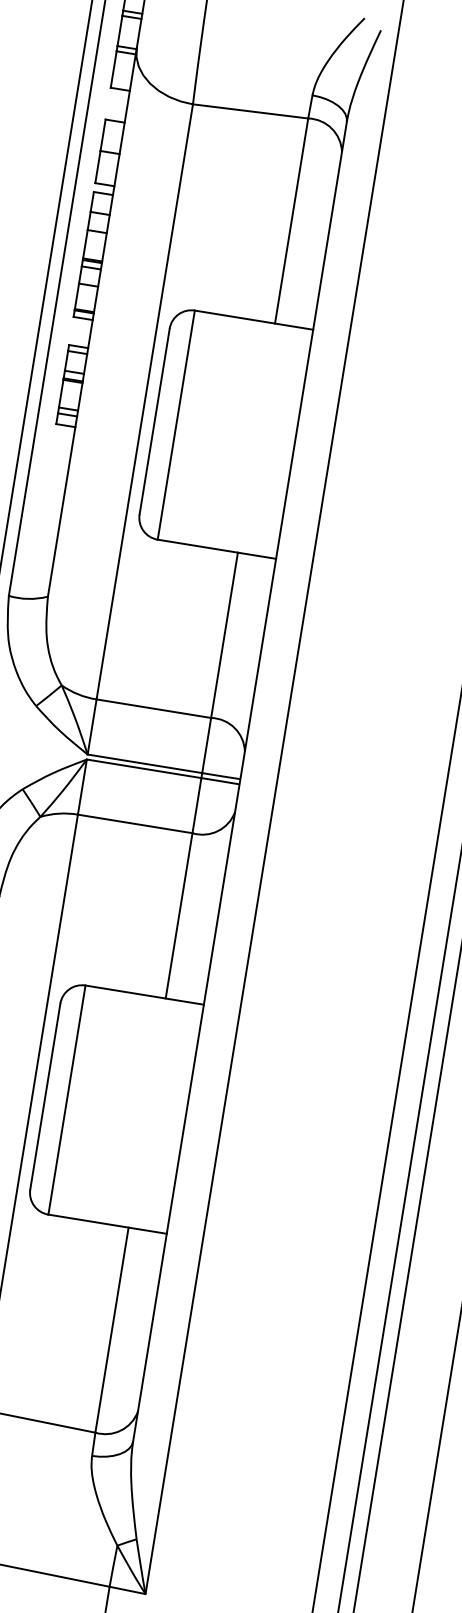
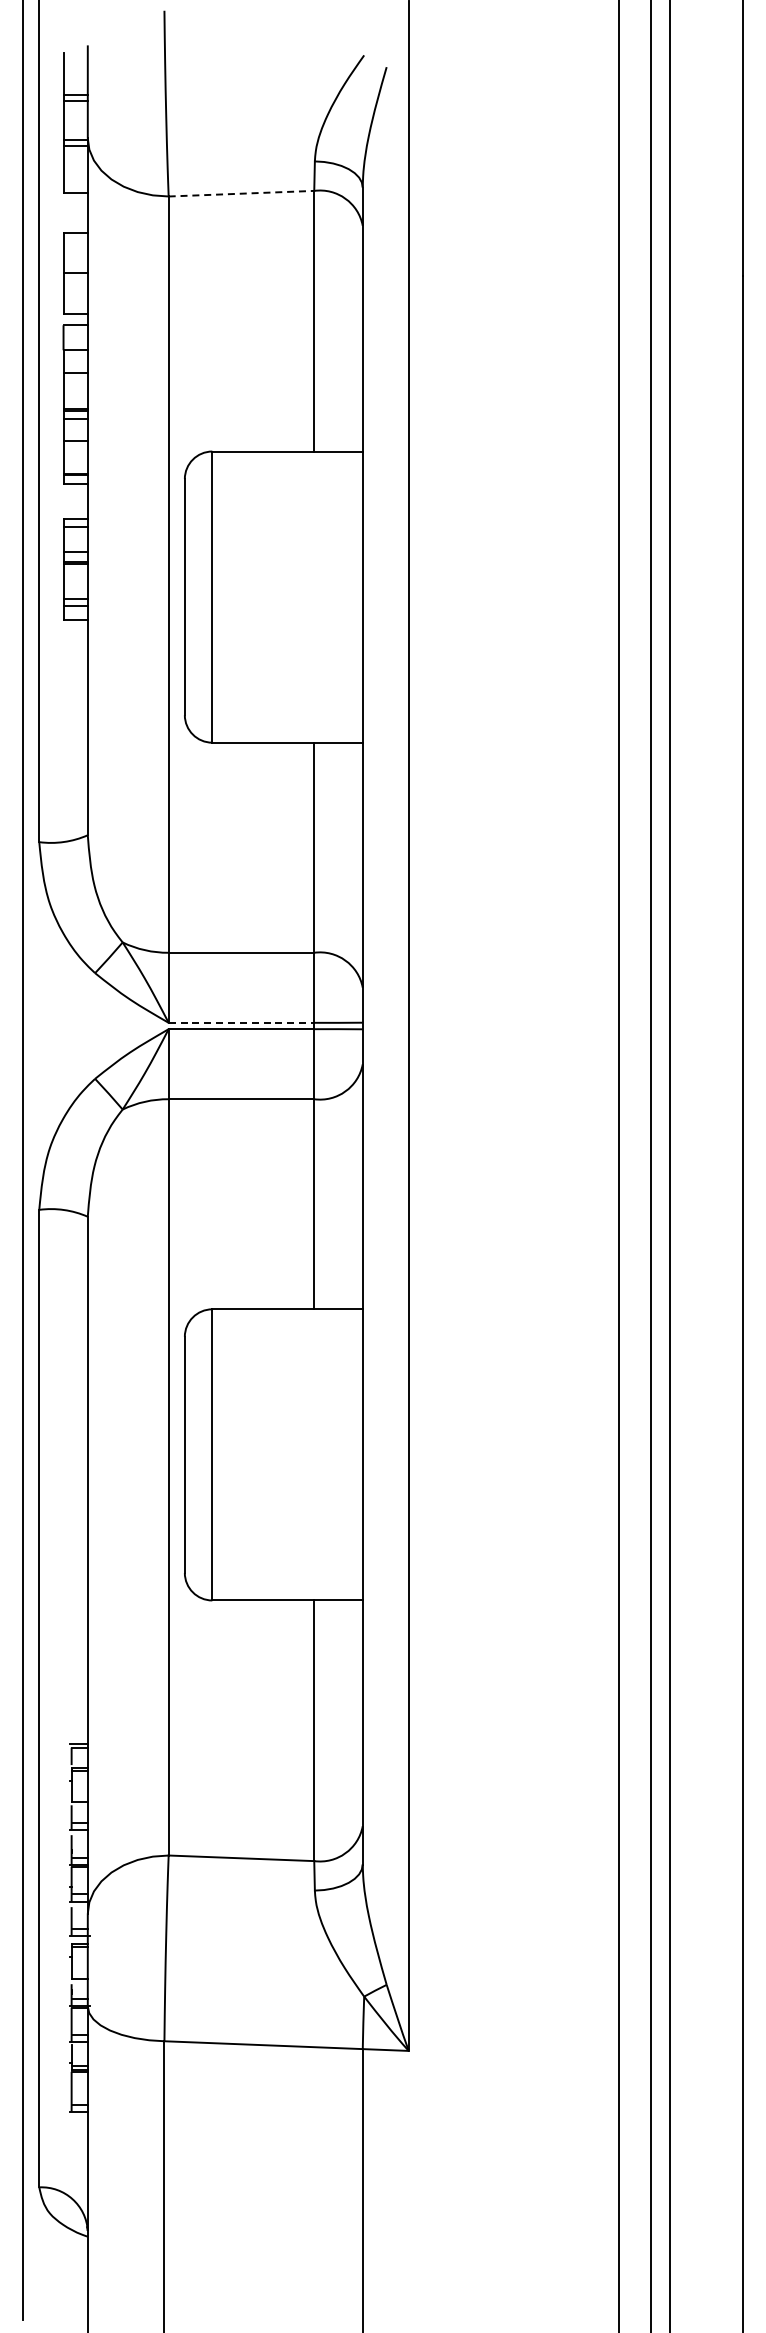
line: (250, 111) -> (241, 193), solid -> dashed
line: (145, 763) -> (241, 1022), solid -> dashed

